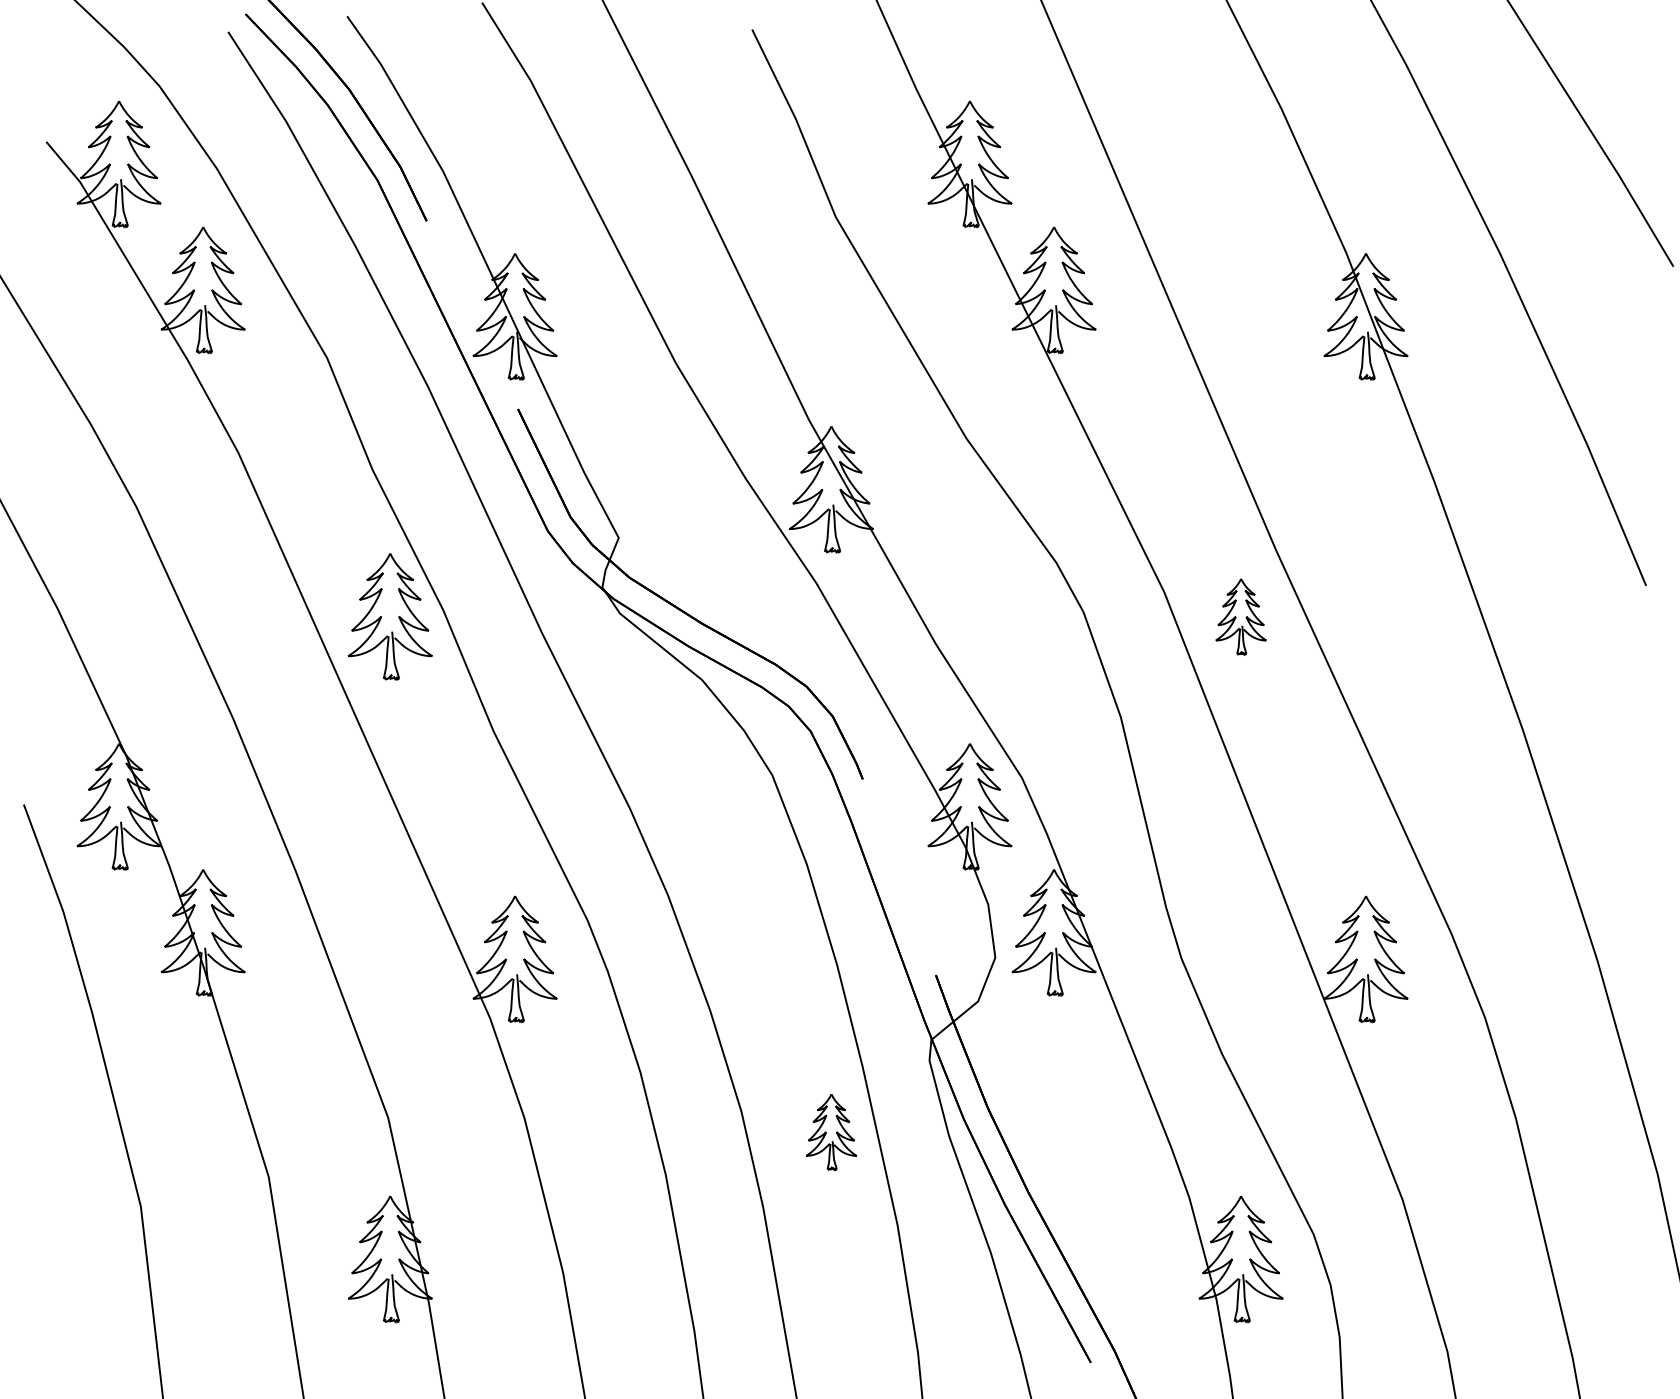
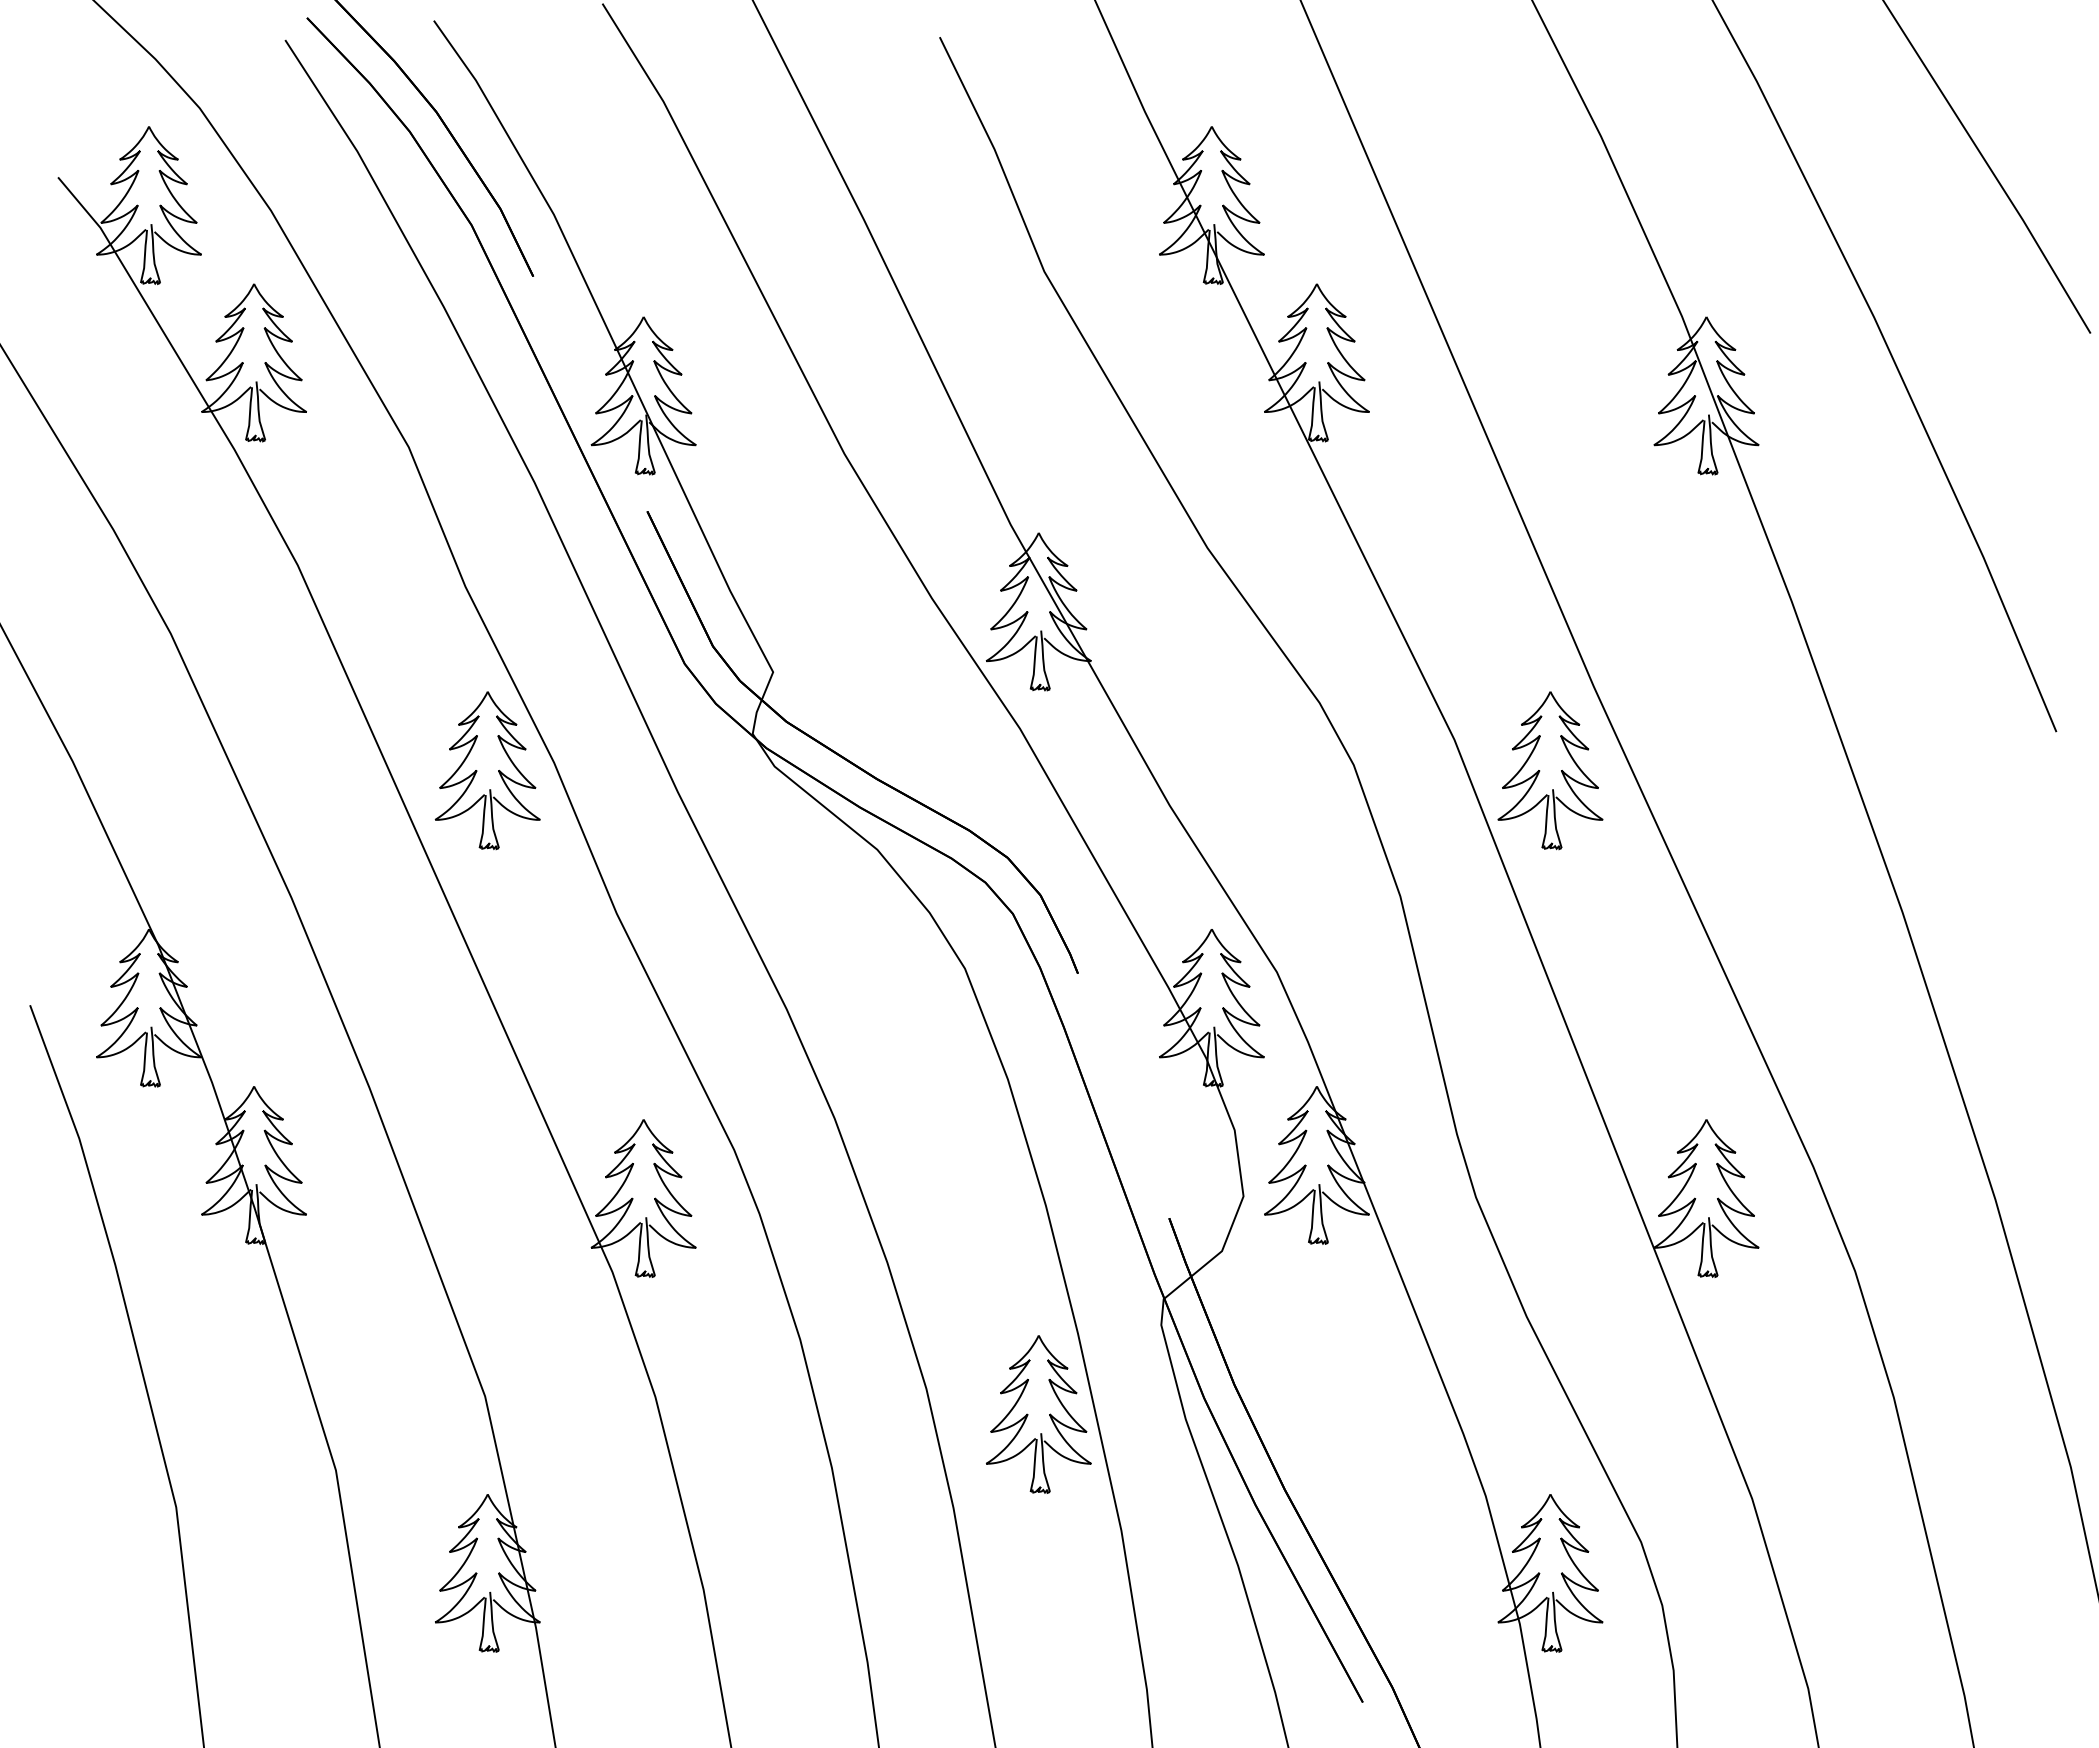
part: (1241, 616) -> (1550, 770), size x1.67
part: (831, 1132) -> (1038, 1414), size x1.67

